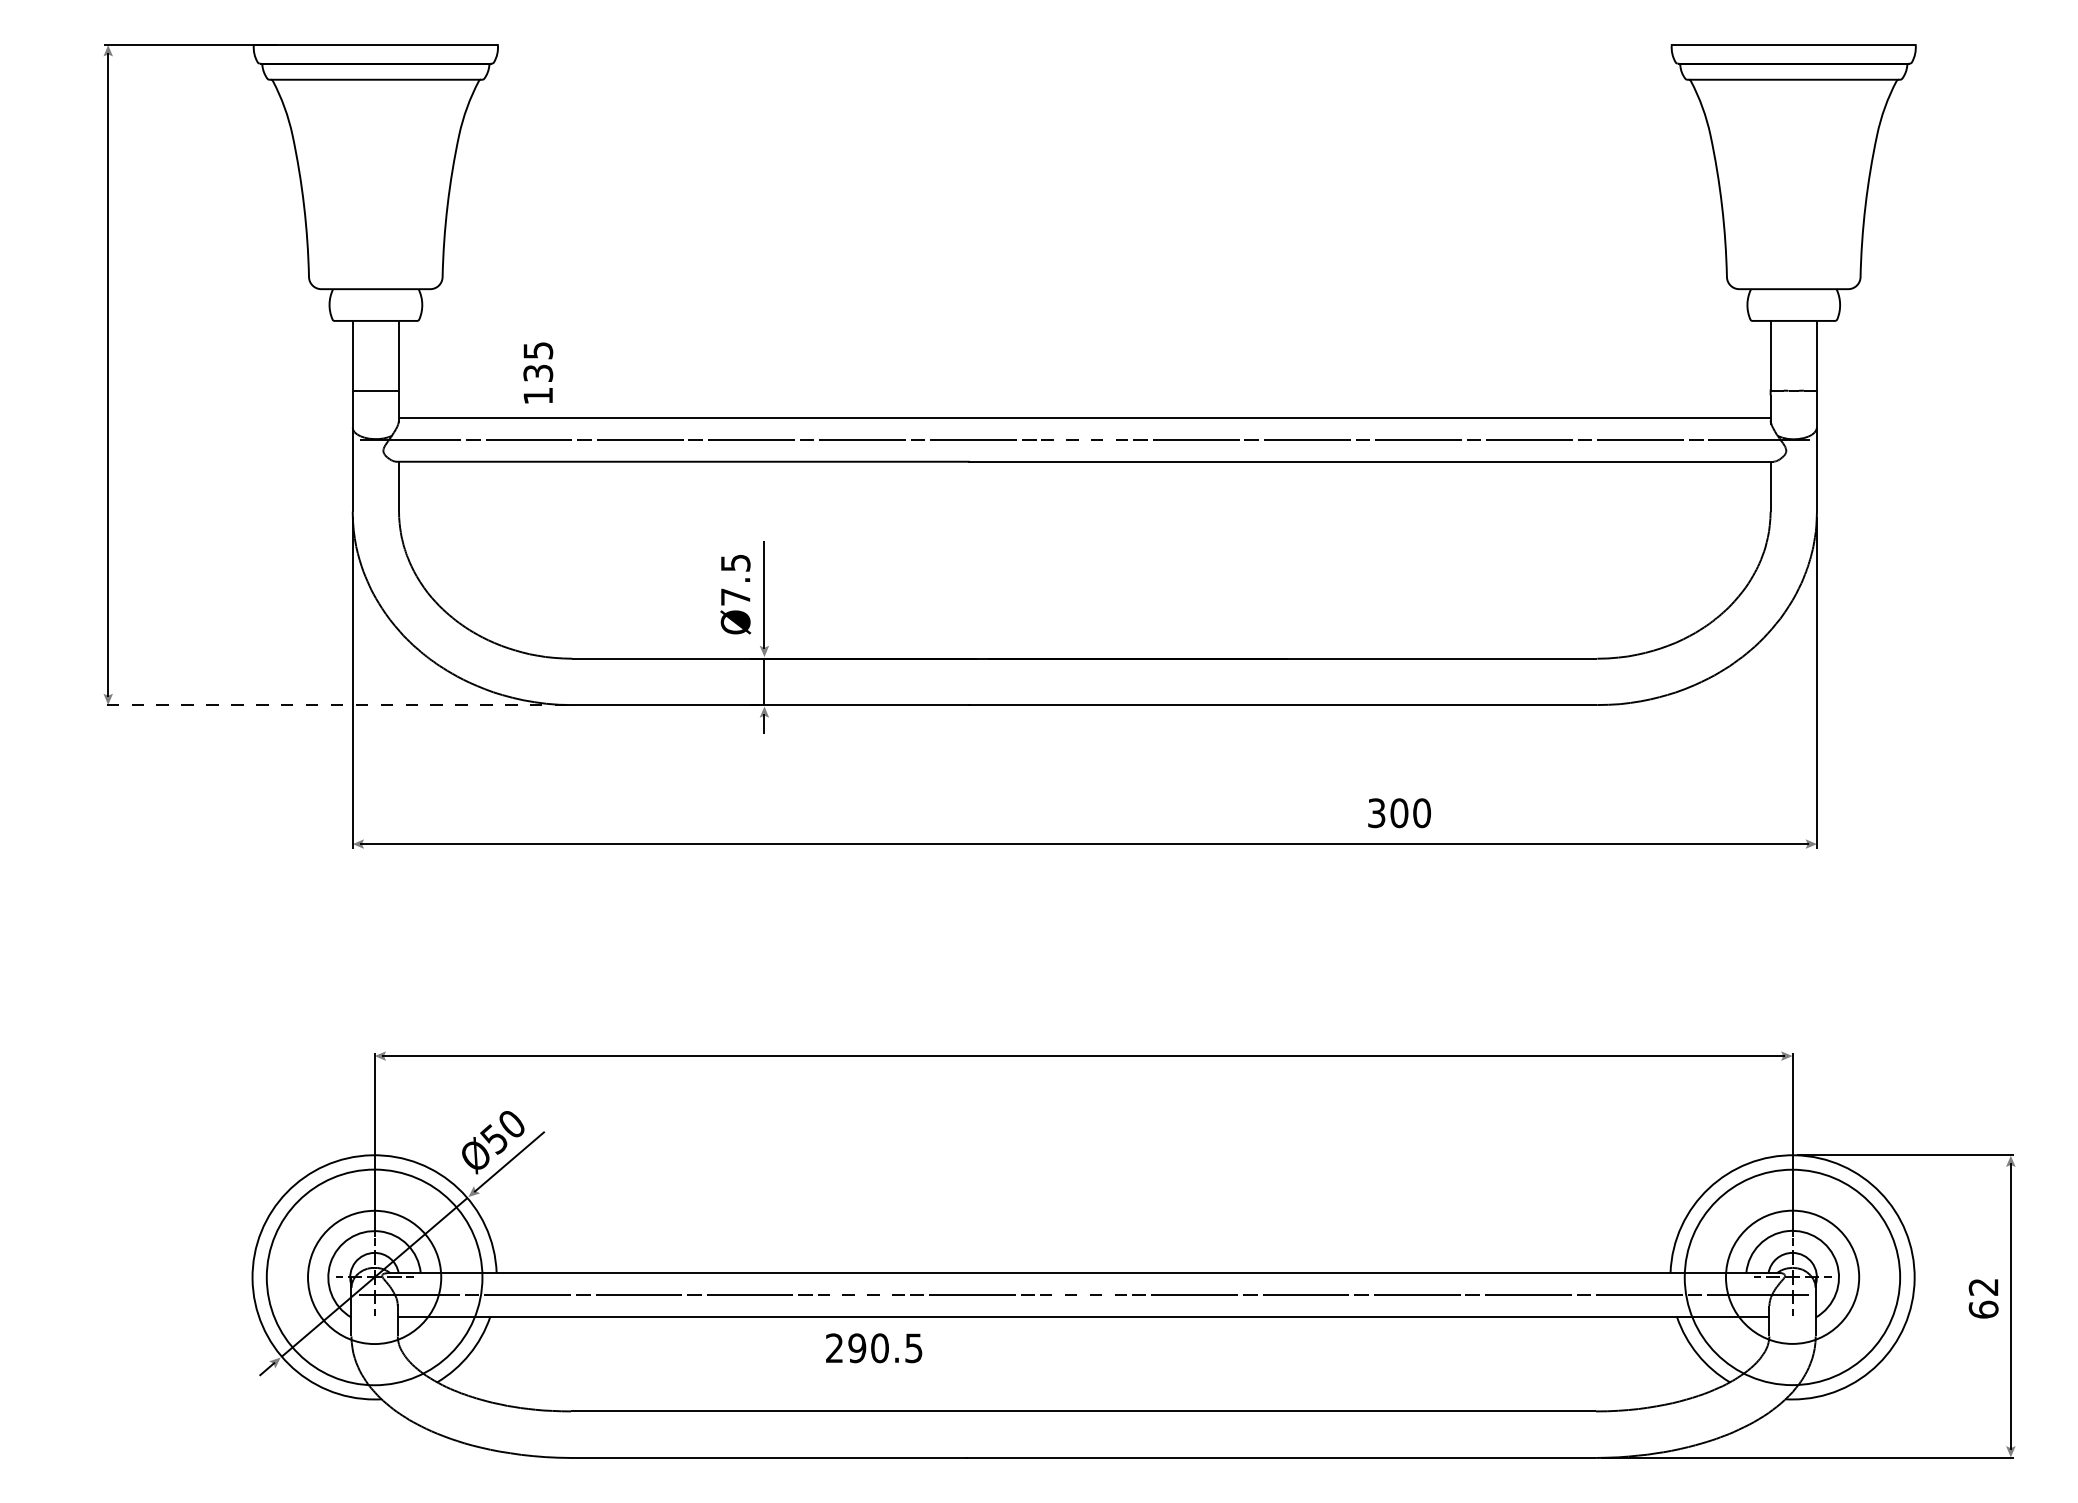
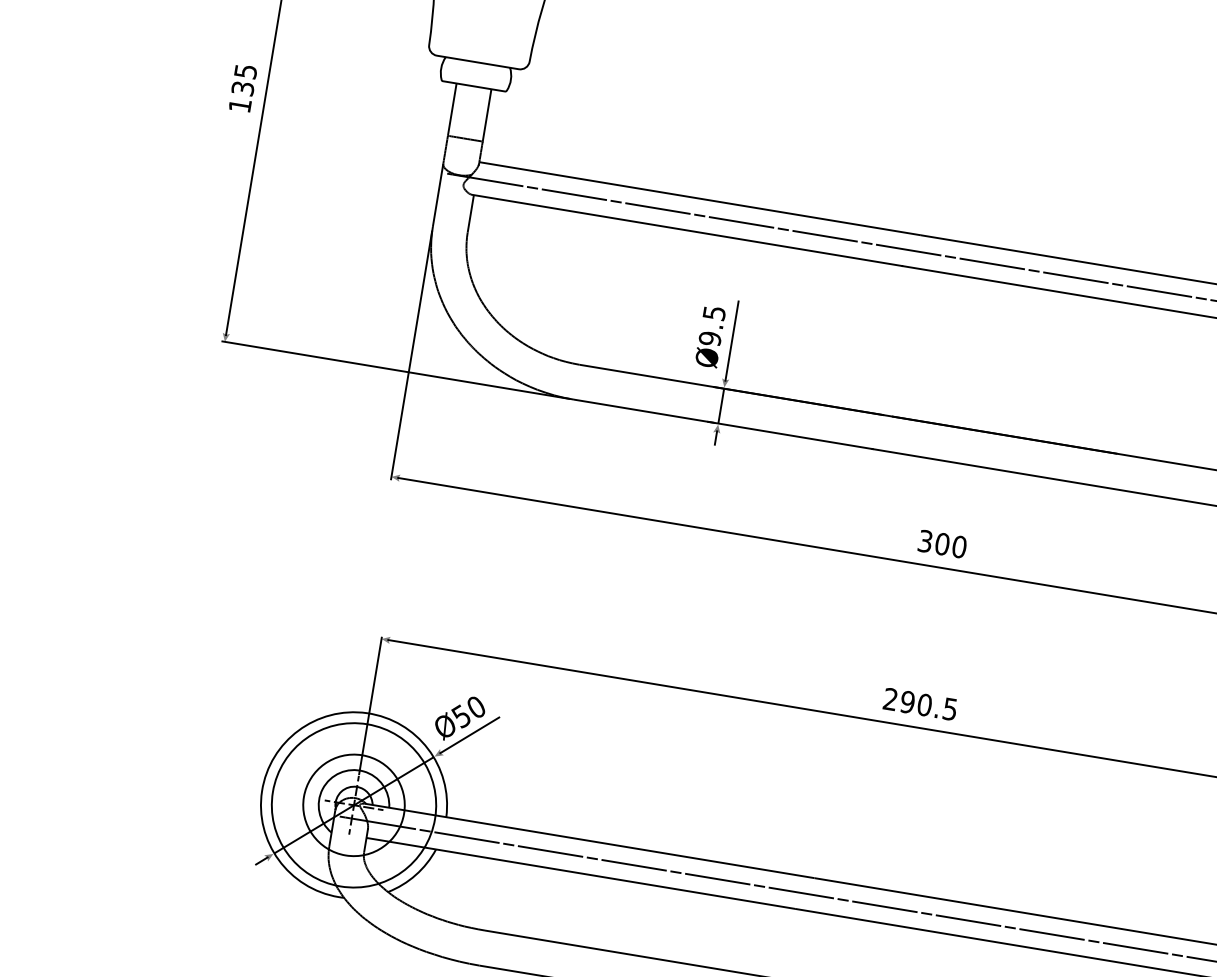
text: (538, 372) -> (243, 88), moved
line: (1084, 439) -> (992, 263), dashed -> solid
text: (735, 597) -> (709, 339), Ø7.5 -> Ø9.5
line: (335, 705) -> (395, 370), dashed -> solid
text: (1399, 813) -> (942, 544), moved
line: (860, 1294) -> (717, 878), dashed -> solid
line: (1083, 1294) -> (884, 906), dashed -> solid
text: (874, 1348) -> (920, 704), moved

